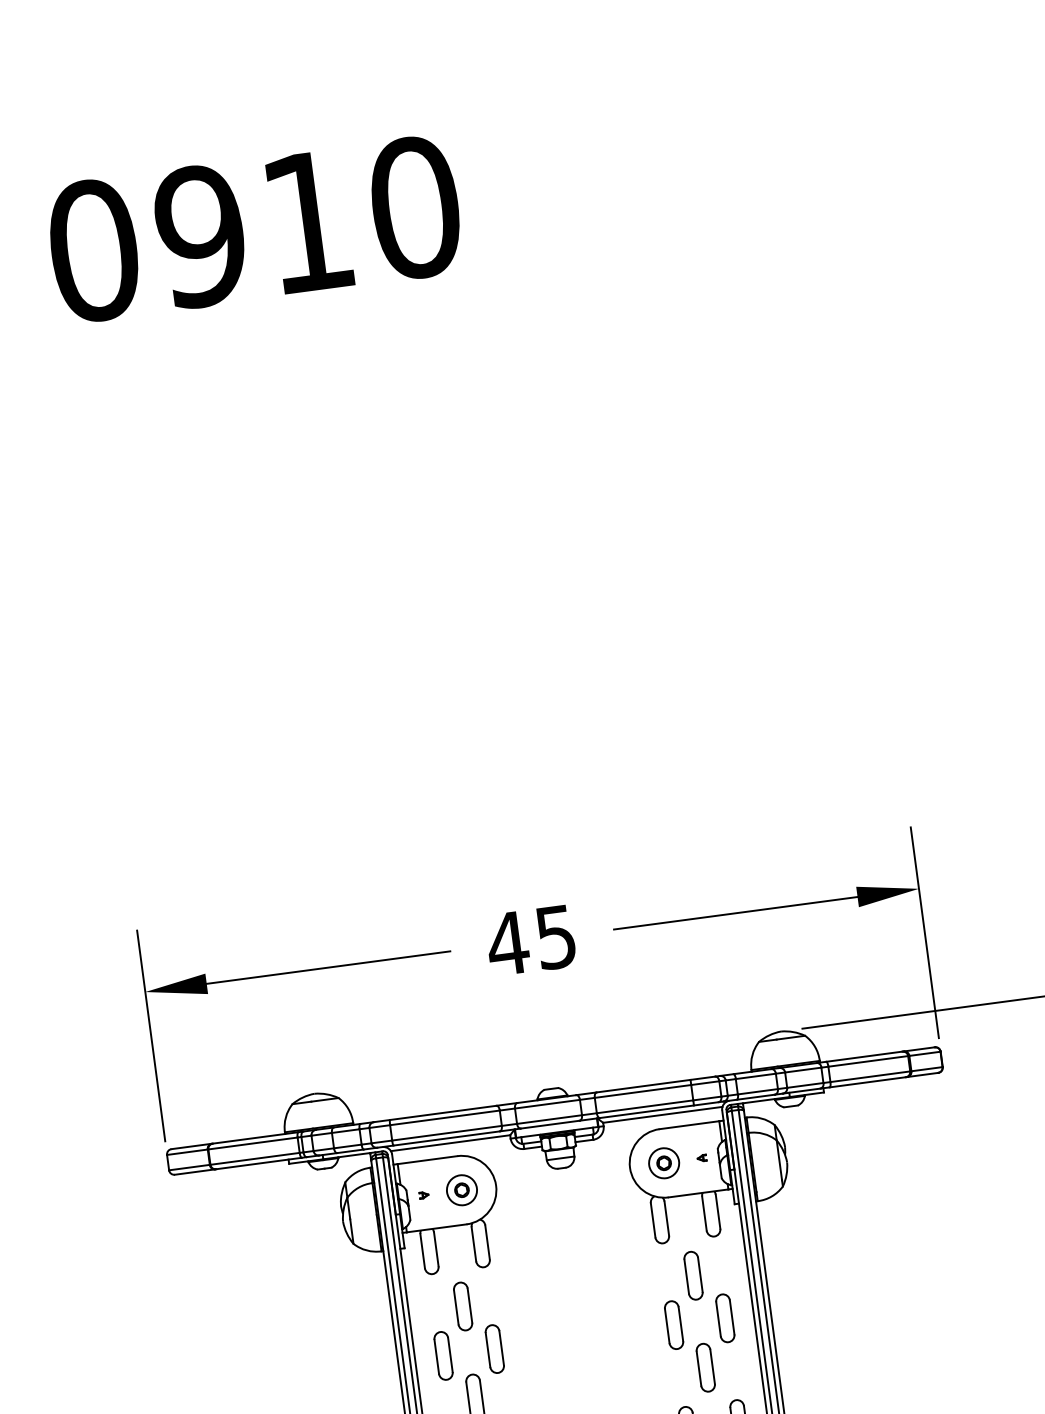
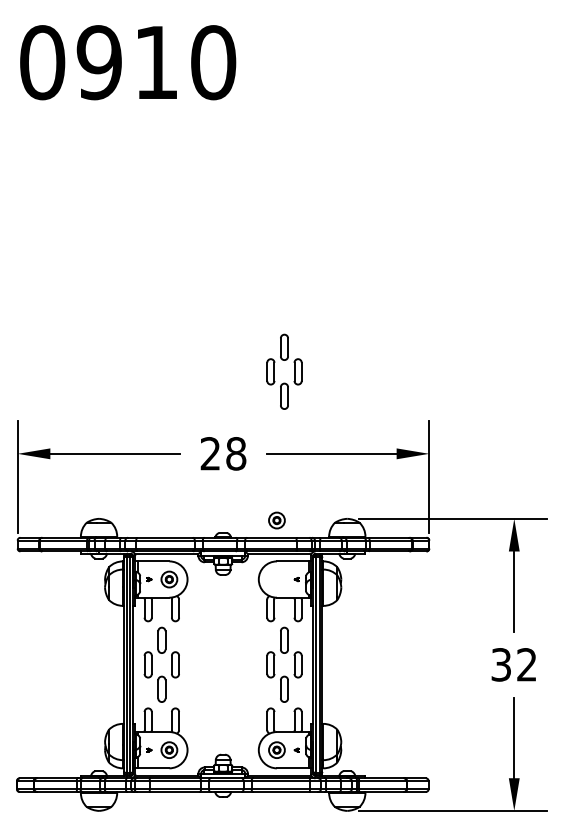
part: (607, 772) -> (274, 371), added
text: (530, 940) -> (222, 453), 45 -> 28
part: (663, 1163) -> (276, 520), moved

